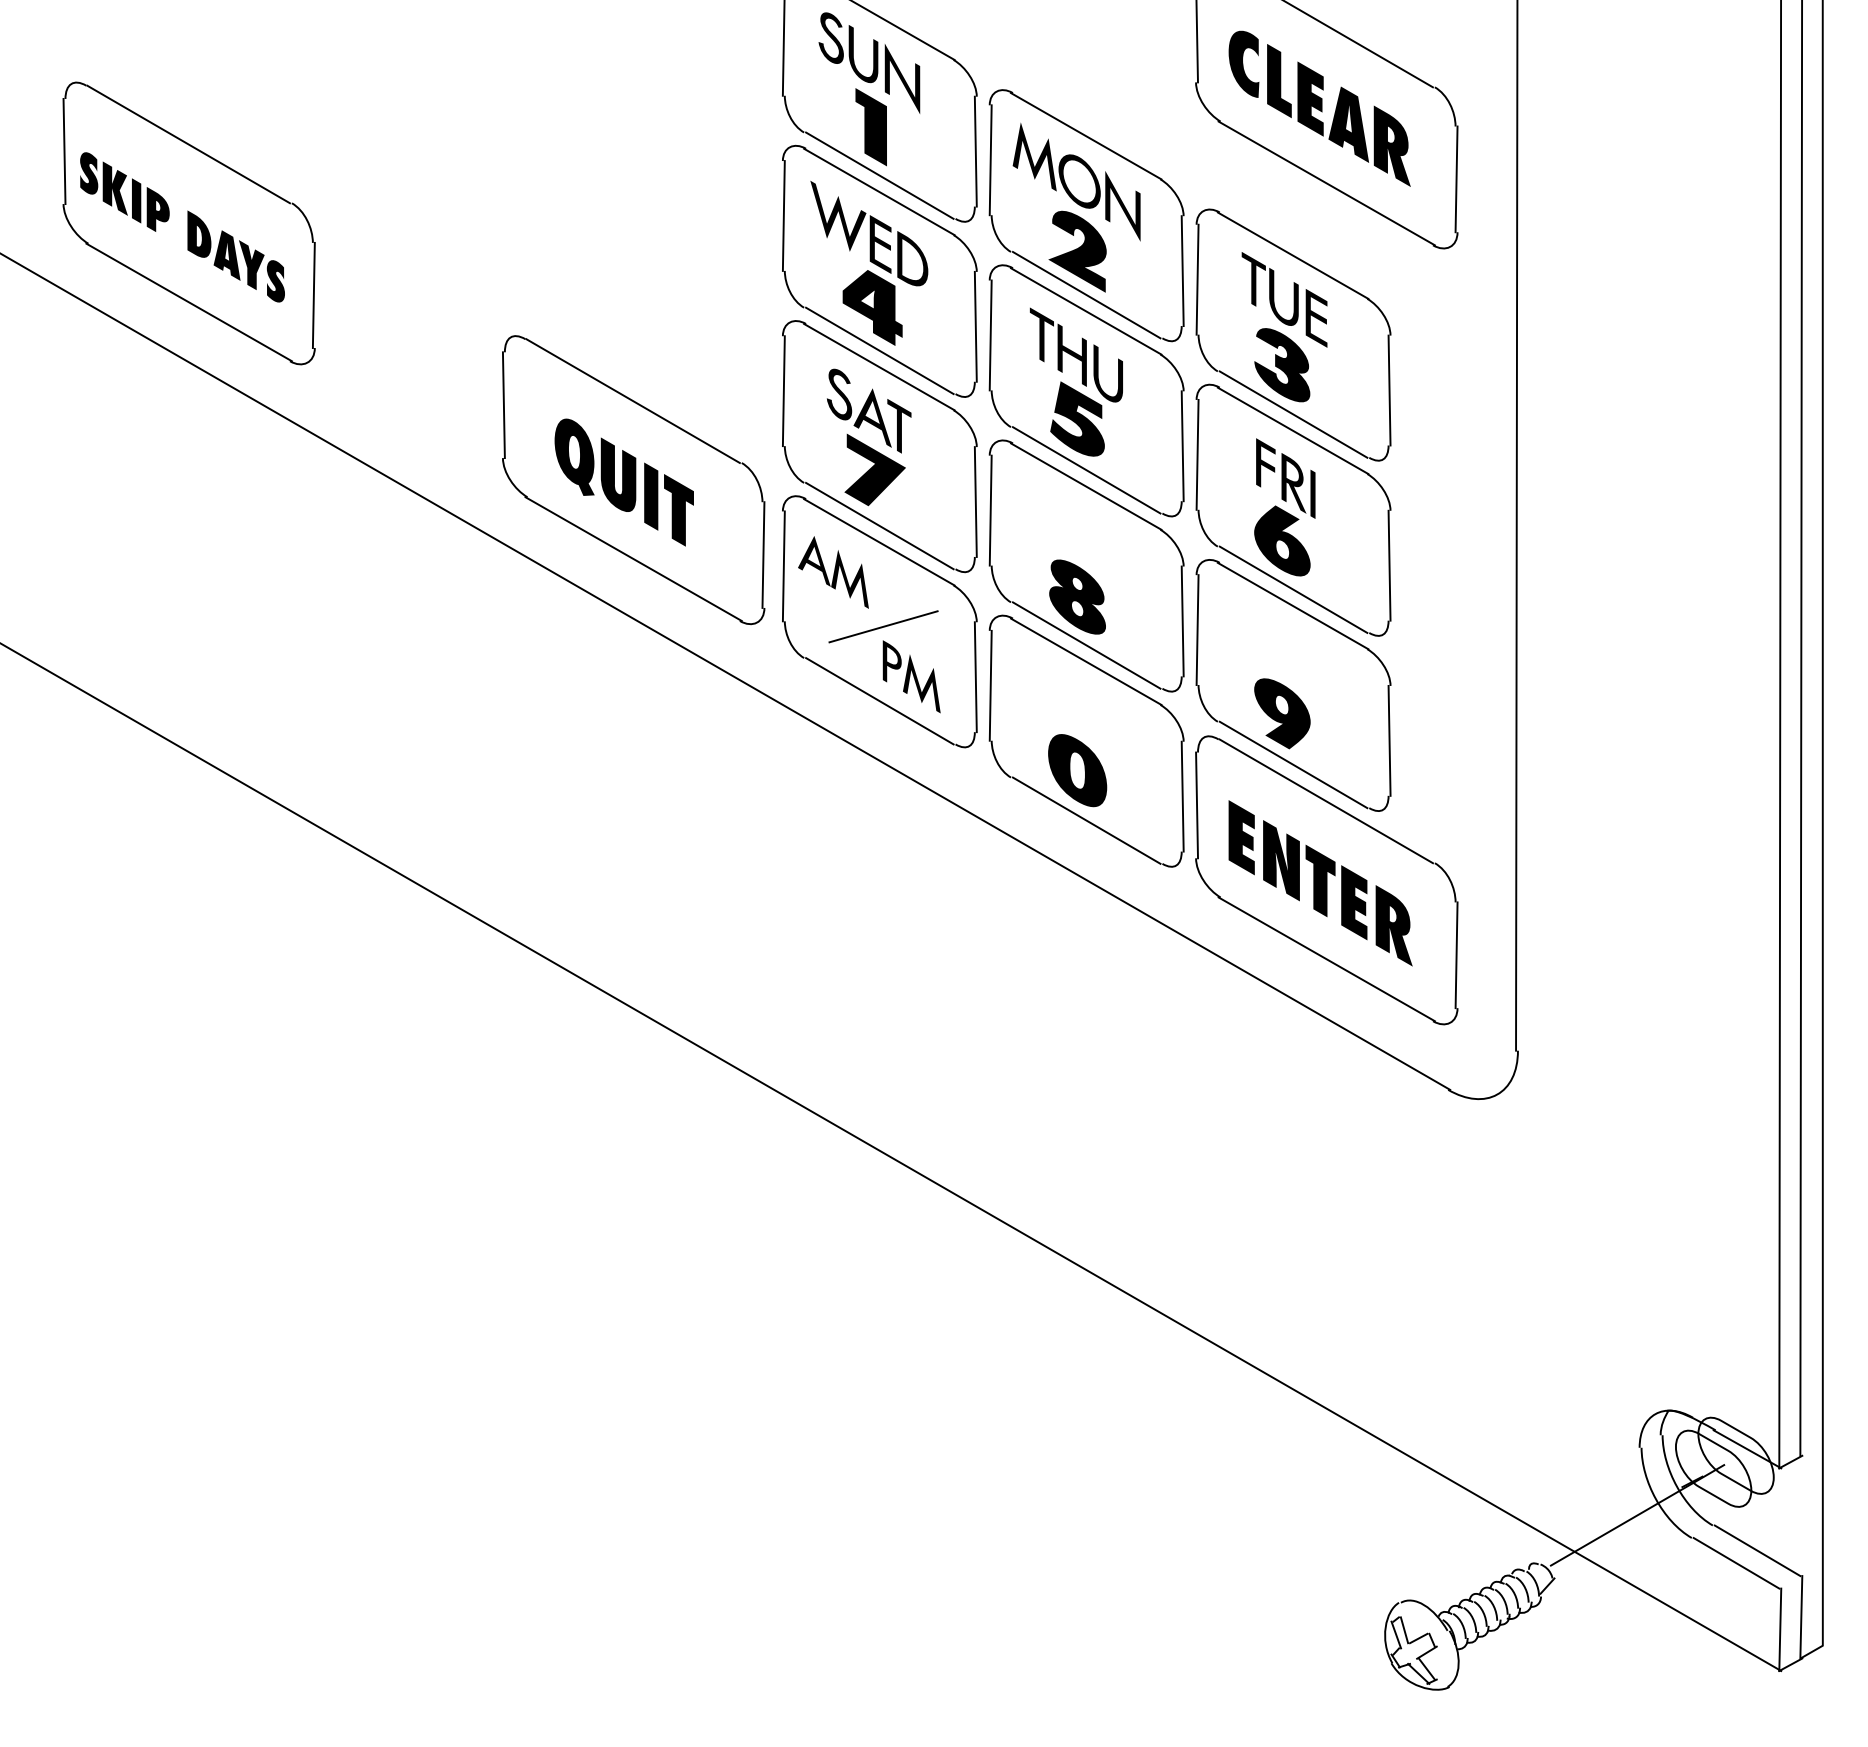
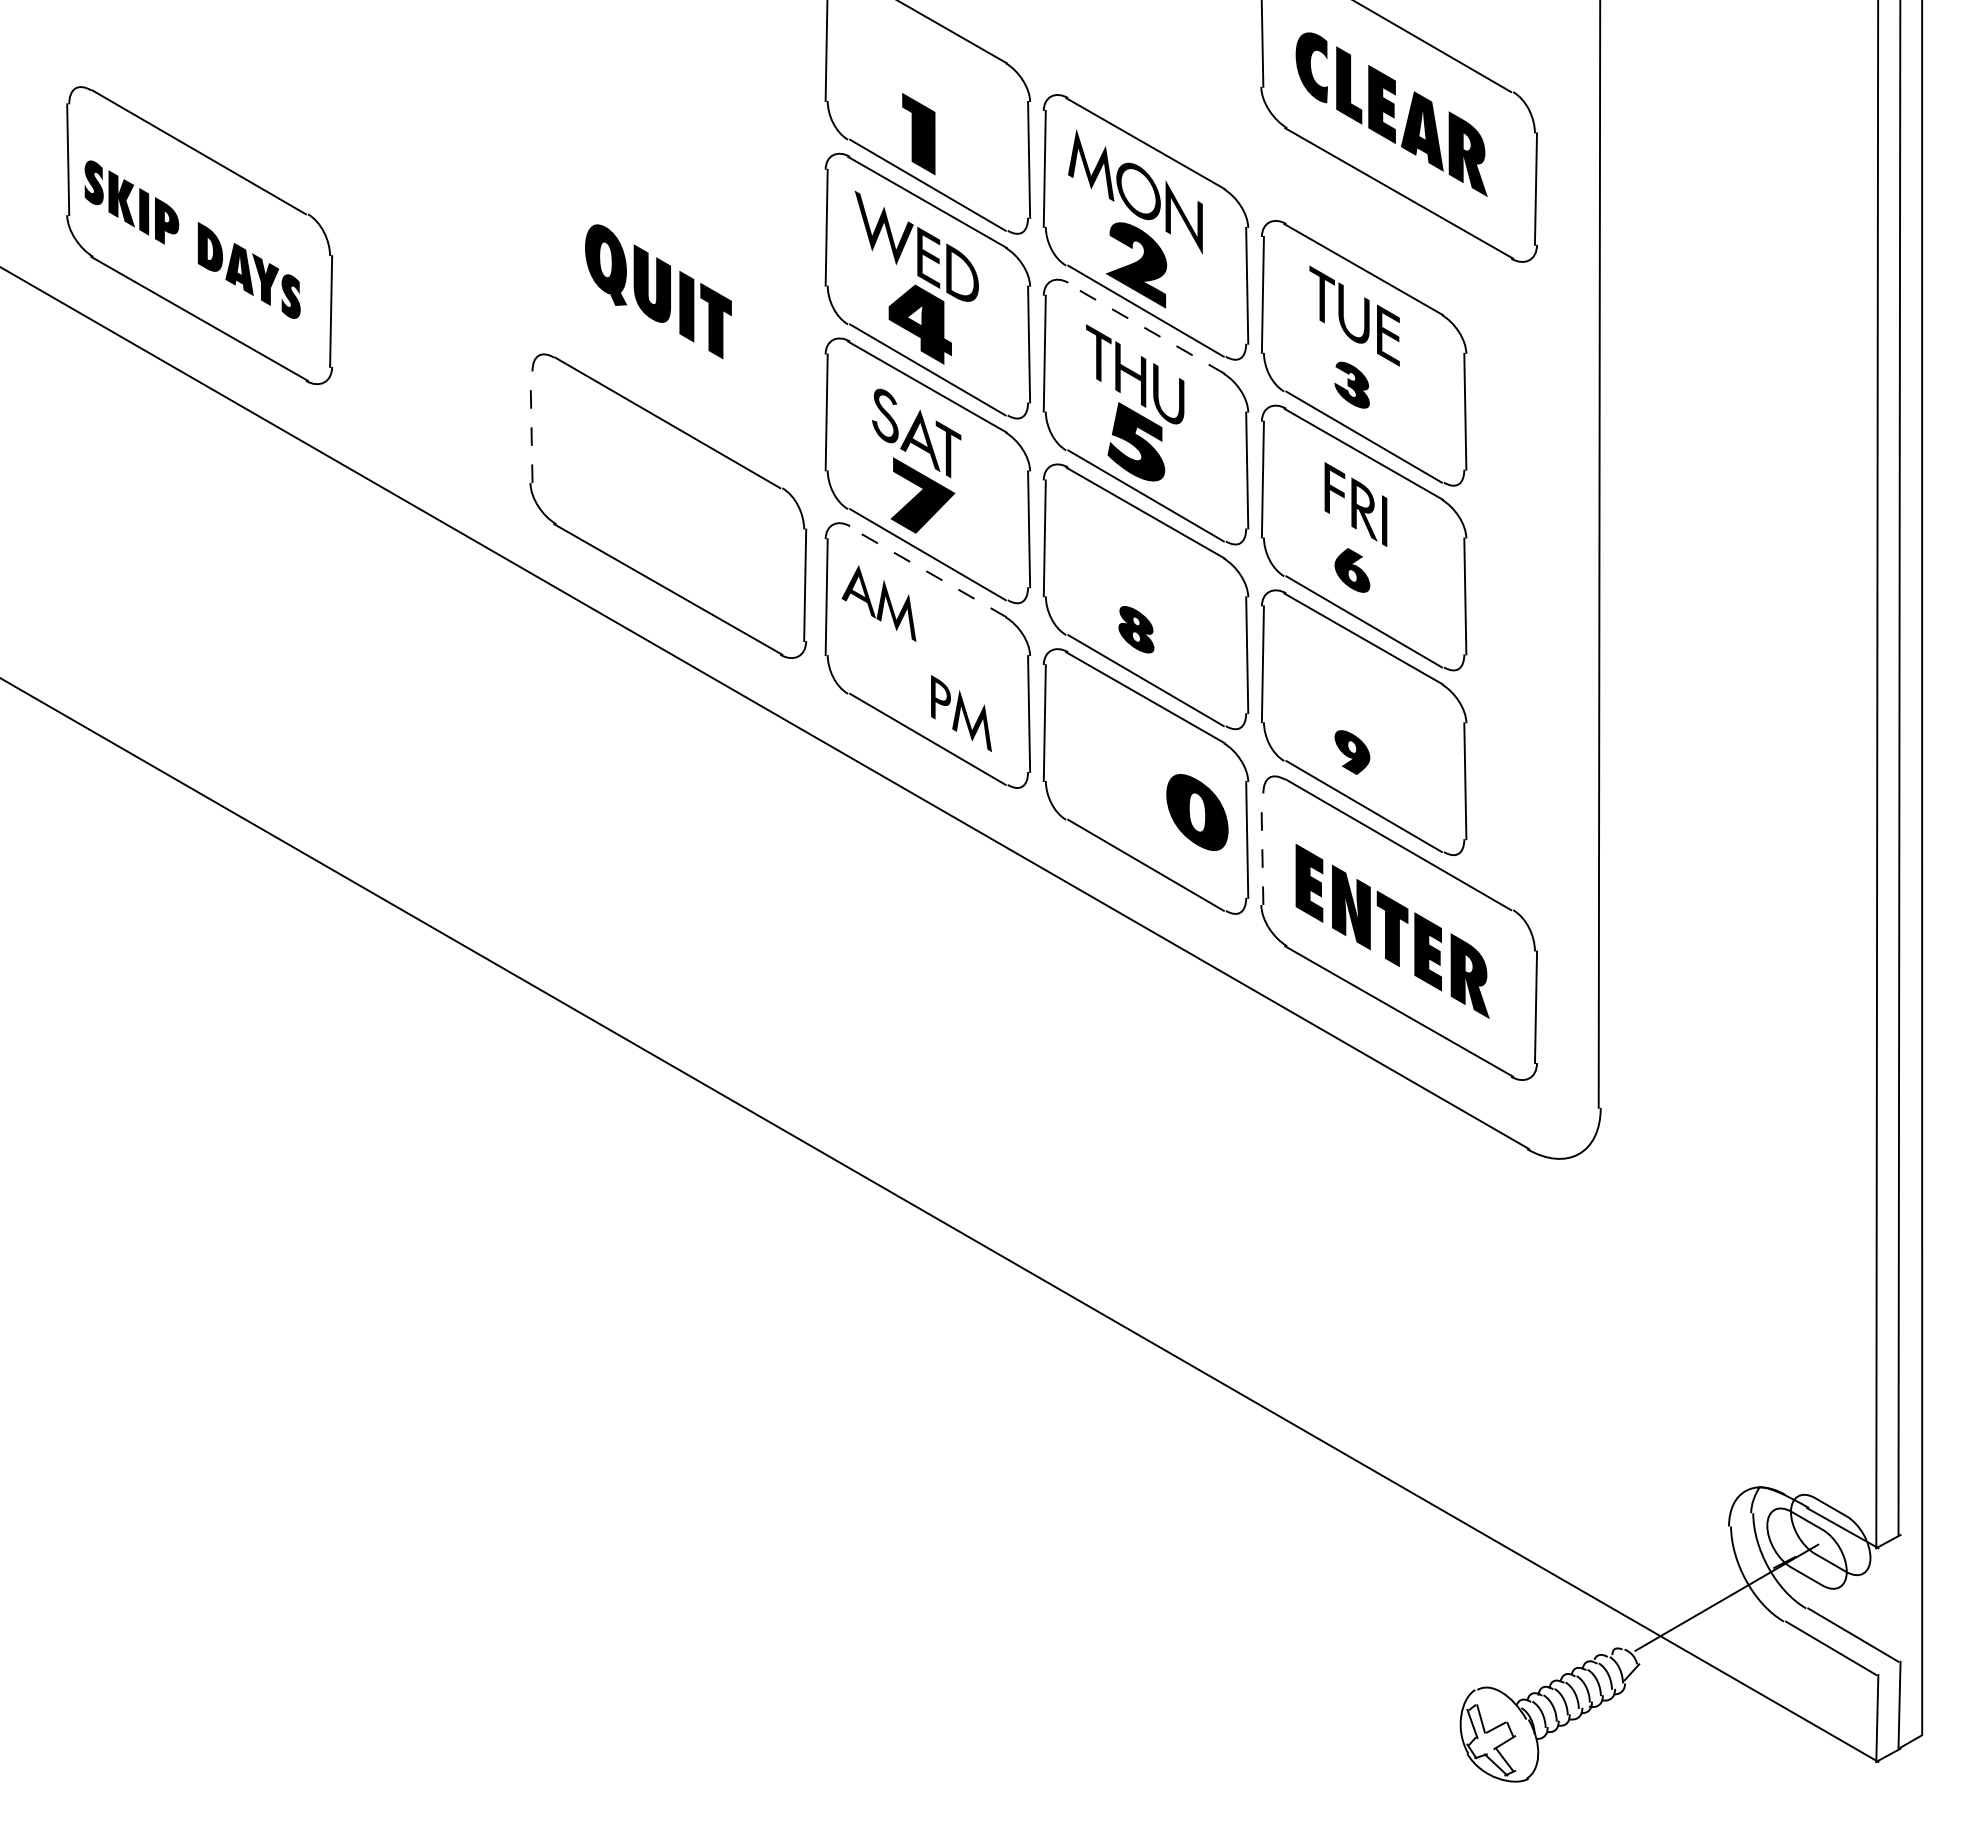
part: (869, 63) -> (916, 66), removed
line: (1086, 311) -> (1145, 328), solid -> dashed
part: (1281, 365) -> (1351, 385), size x0.6
line: (503, 405) -> (531, 427), solid -> dashed
part: (624, 482) -> (658, 291), moved
part: (1282, 541) -> (1352, 570), size x0.6
line: (878, 542) -> (926, 571), solid -> dashed
part: (1077, 597) -> (1136, 629), size x0.6
line: (883, 626) -> (931, 660), removed
part: (1282, 713) -> (1352, 752), size x0.6
part: (1077, 770) -> (1197, 812), moved
line: (1197, 805) -> (1262, 849), solid -> dashed

